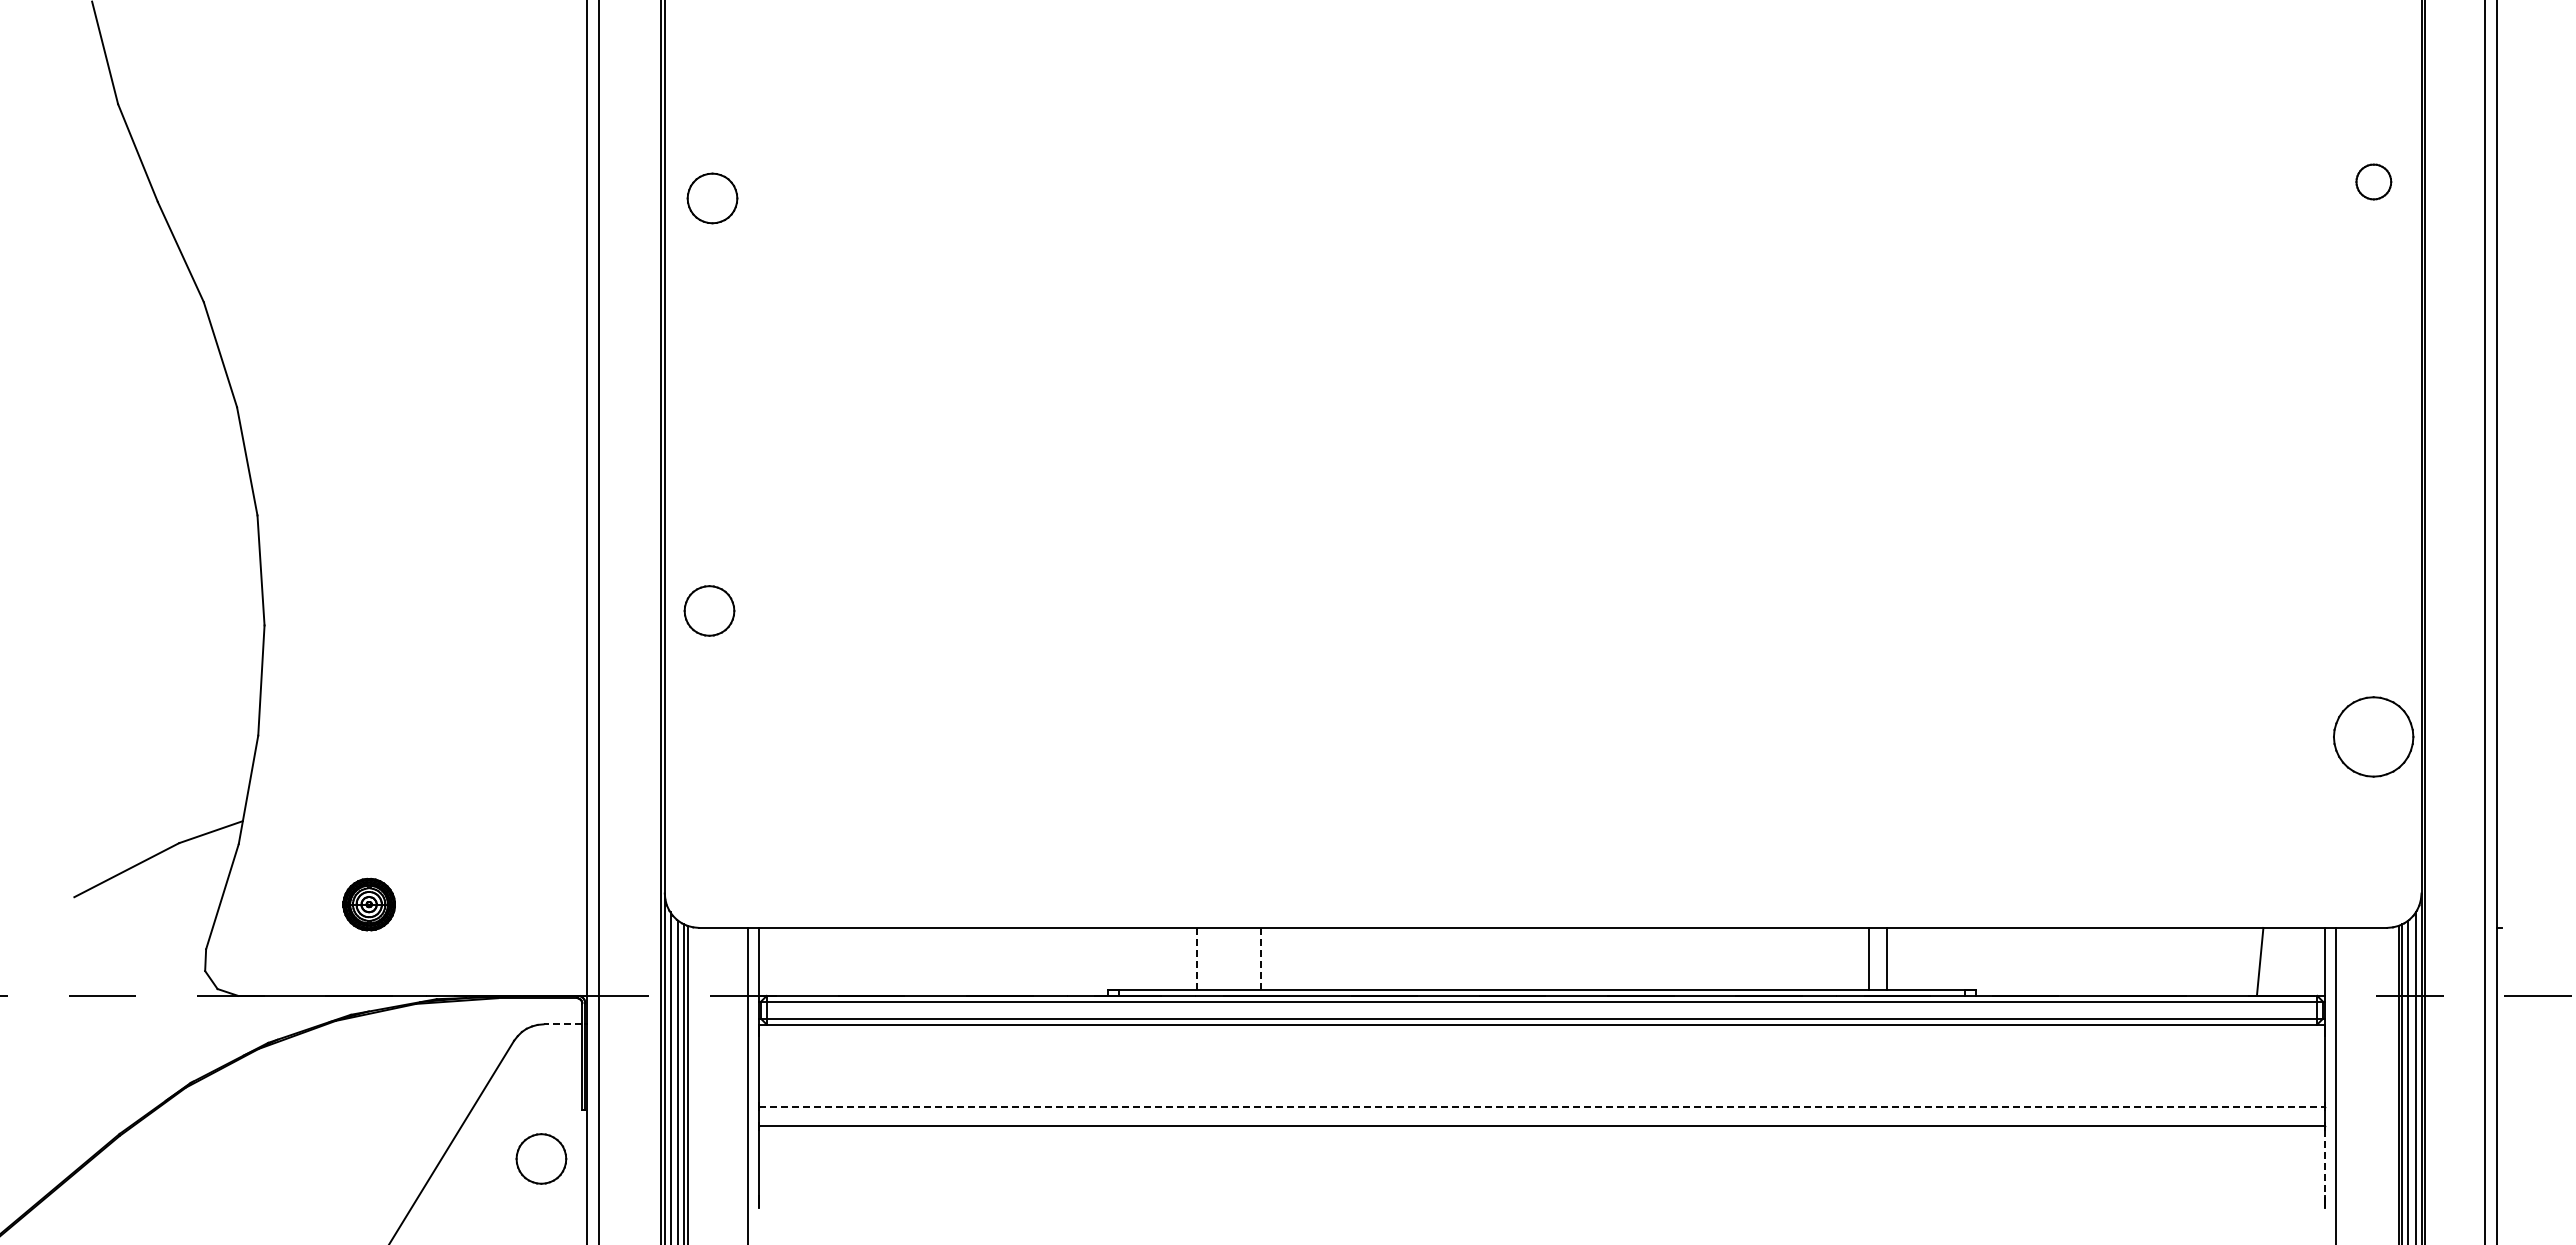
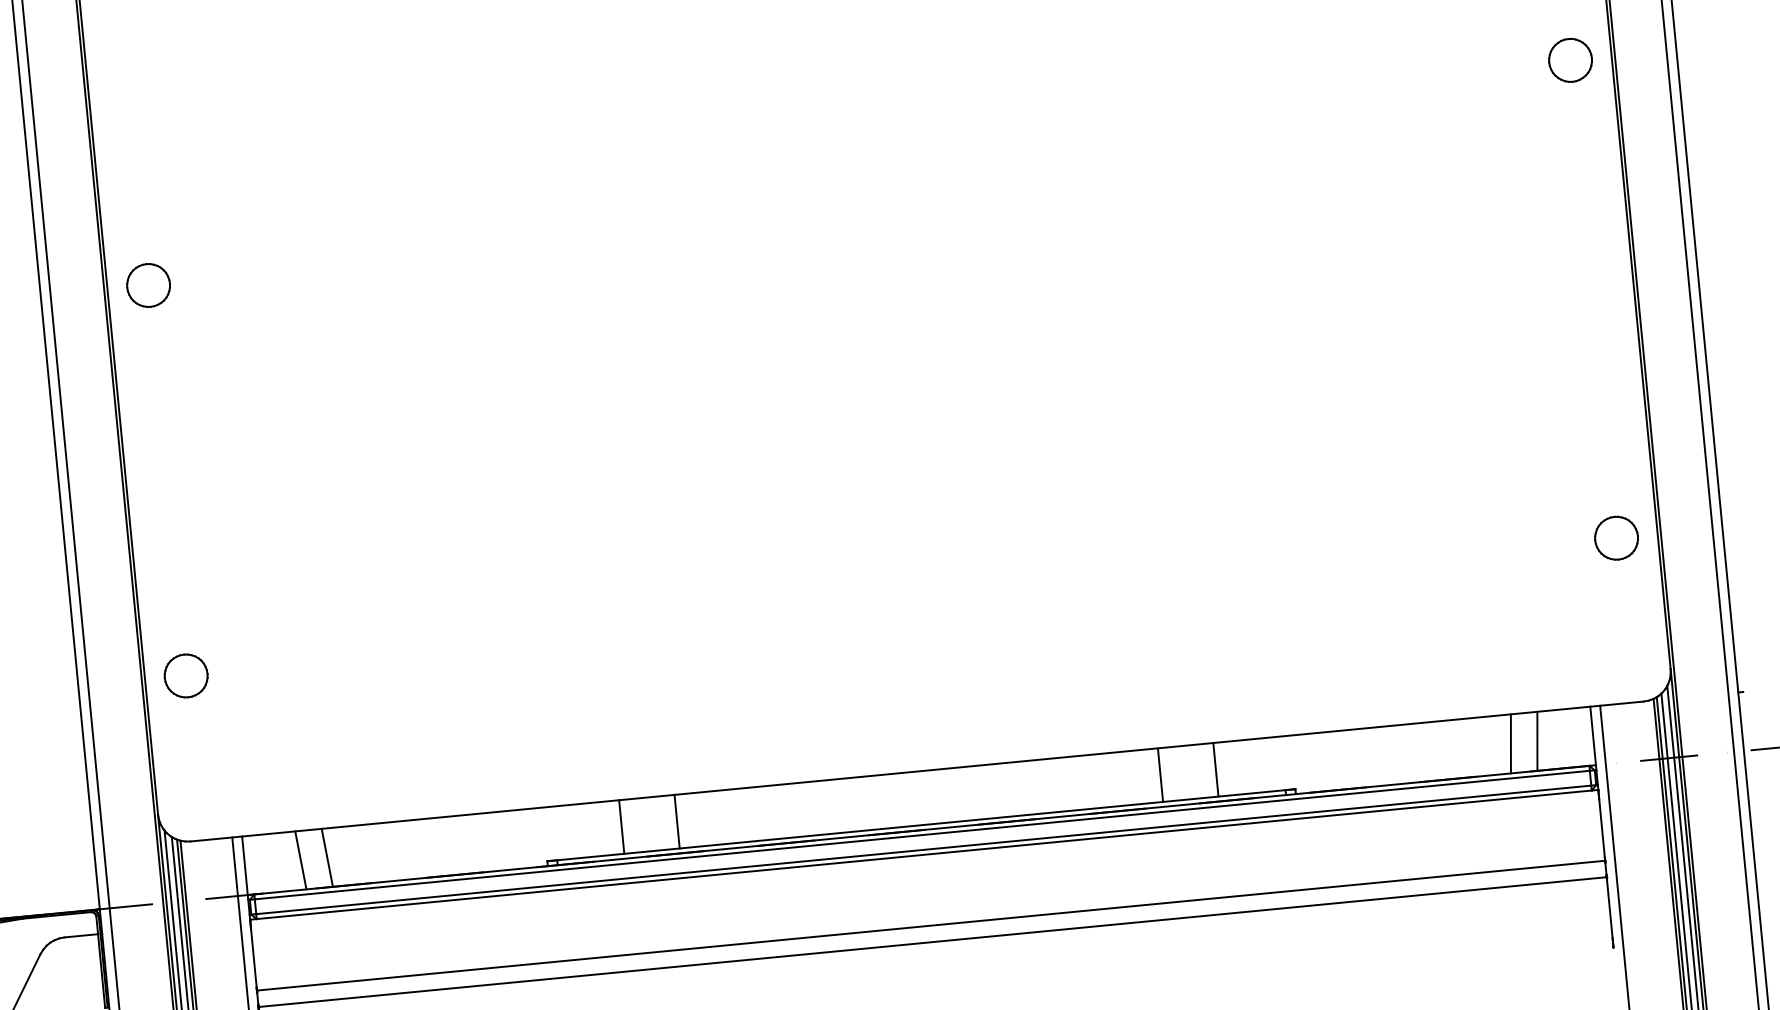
part: (2373, 181) -> (1570, 59), size x1.43
part: (712, 198) -> (148, 285), moved
part: (709, 610) -> (186, 675), moved
part: (2373, 736) -> (1616, 537), size x0.62
line: (1196, 958) -> (621, 826), dashed -> solid
line: (1261, 958) -> (677, 821), dashed -> solid
line: (1868, 958) -> (1160, 774), moved
line: (823, 961) -> (300, 860), added
line: (854, 961) -> (327, 857), added
line: (2229, 961) -> (1510, 743), added
line: (562, 1024) -> (80, 935), dashed -> solid
line: (1542, 1106) -> (931, 925), dashed -> solid
line: (2324, 1163) -> (1609, 909), dashed -> solid

